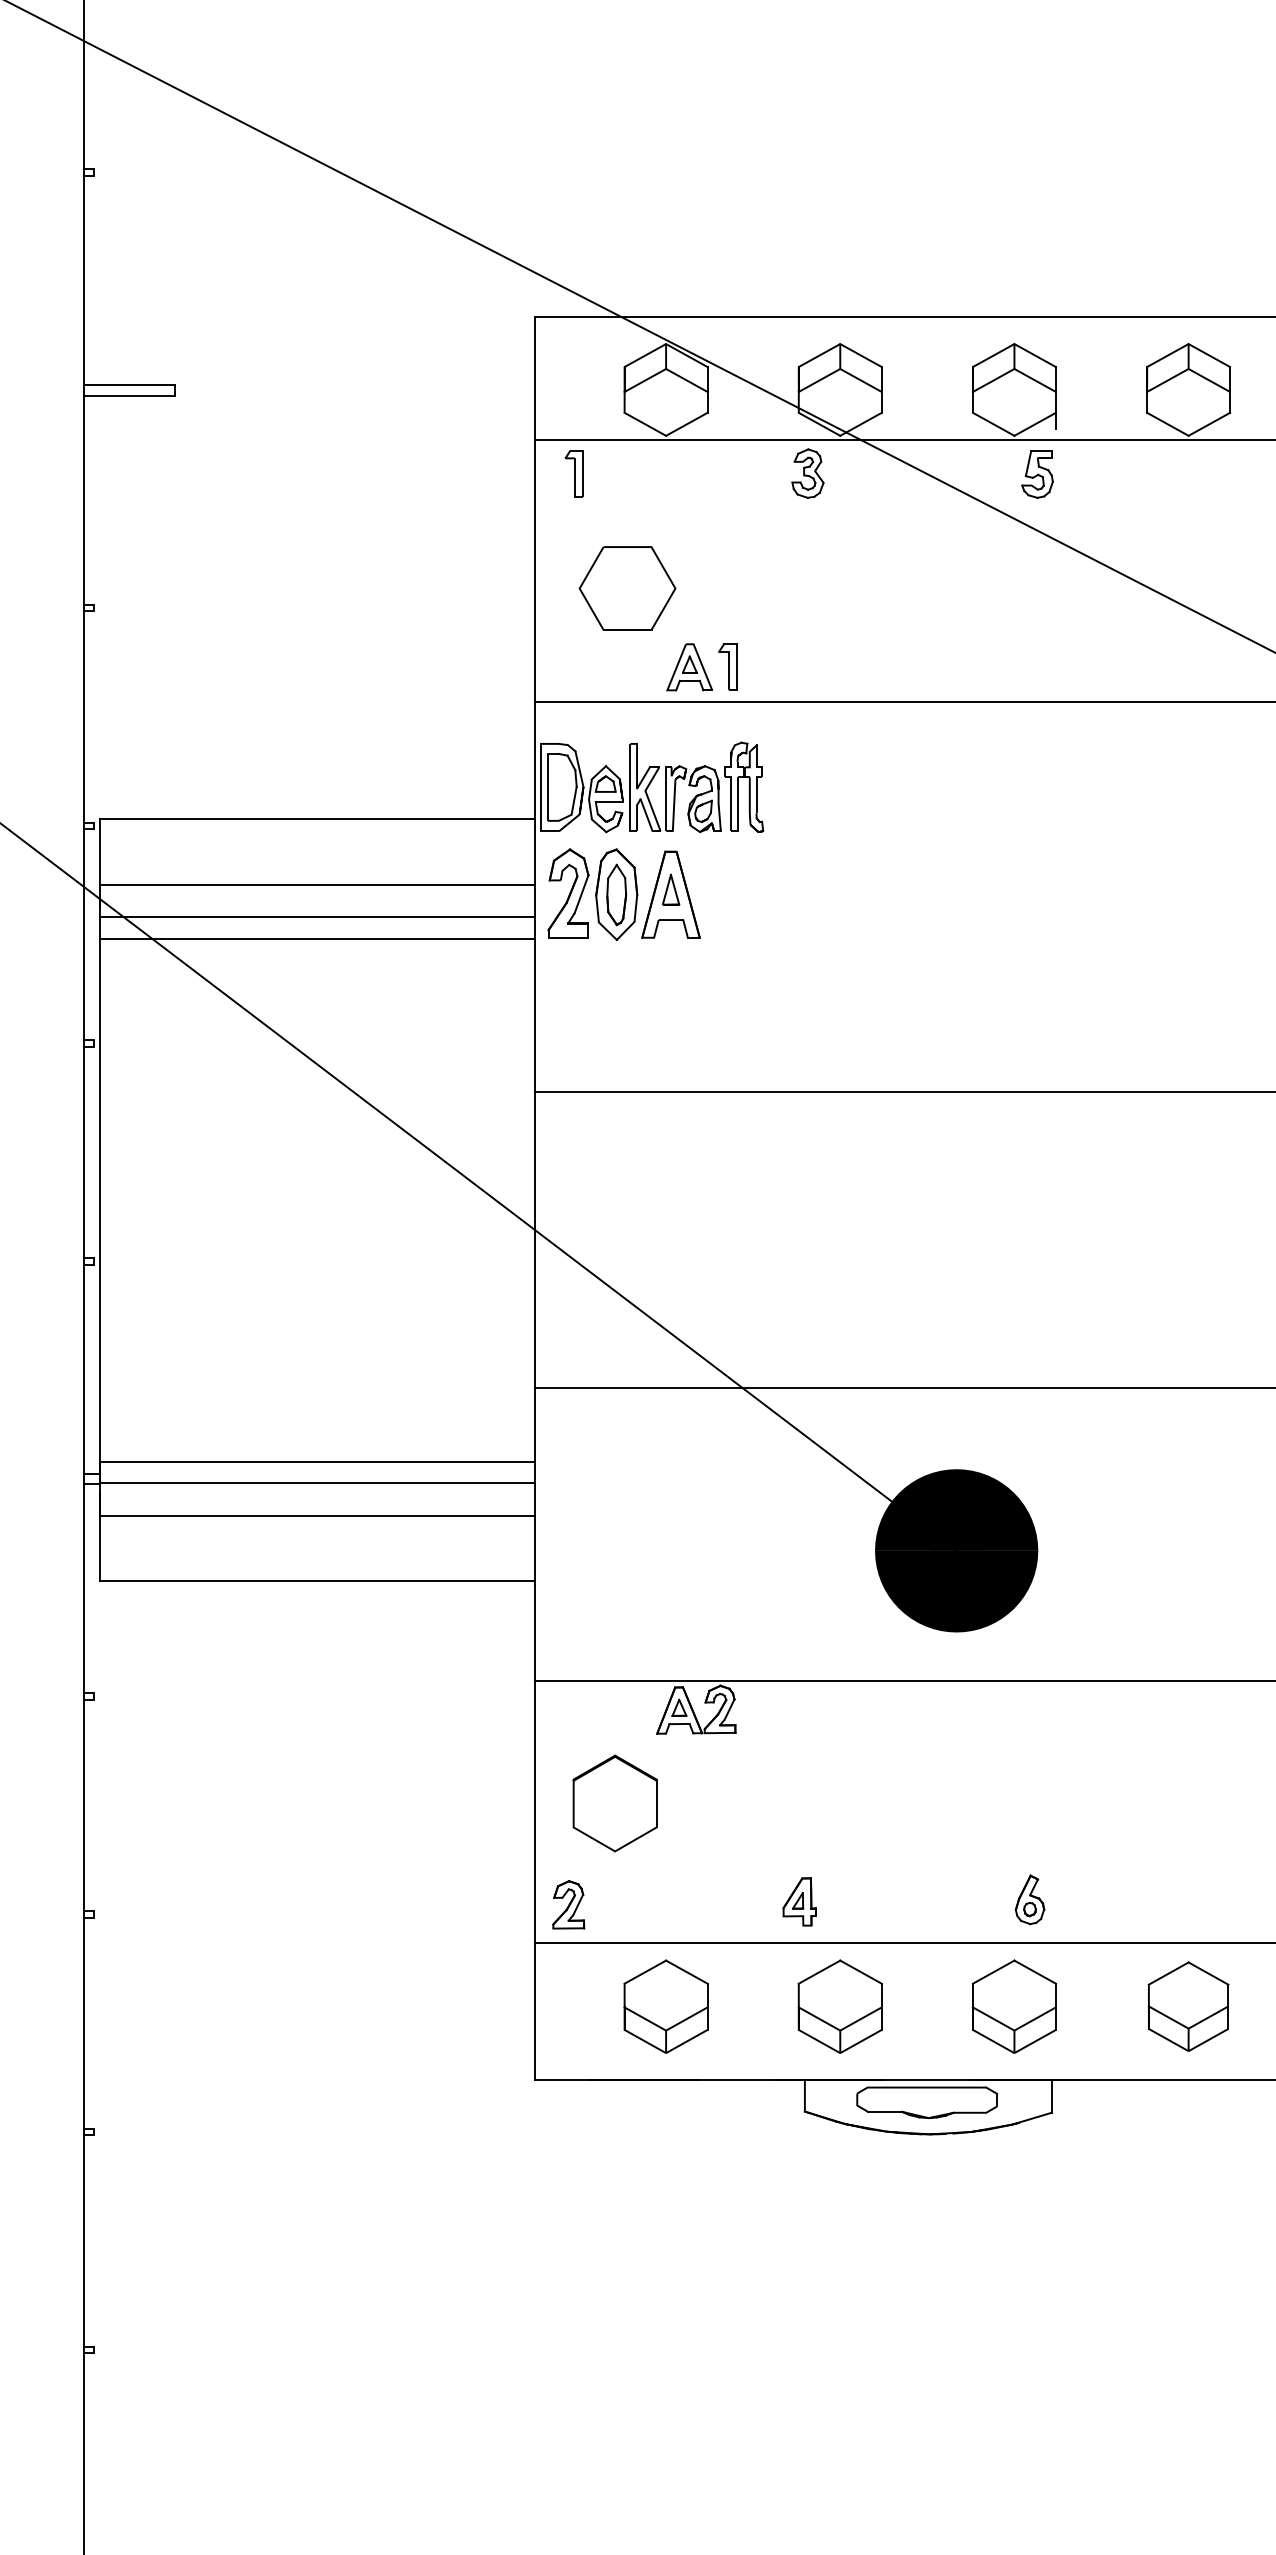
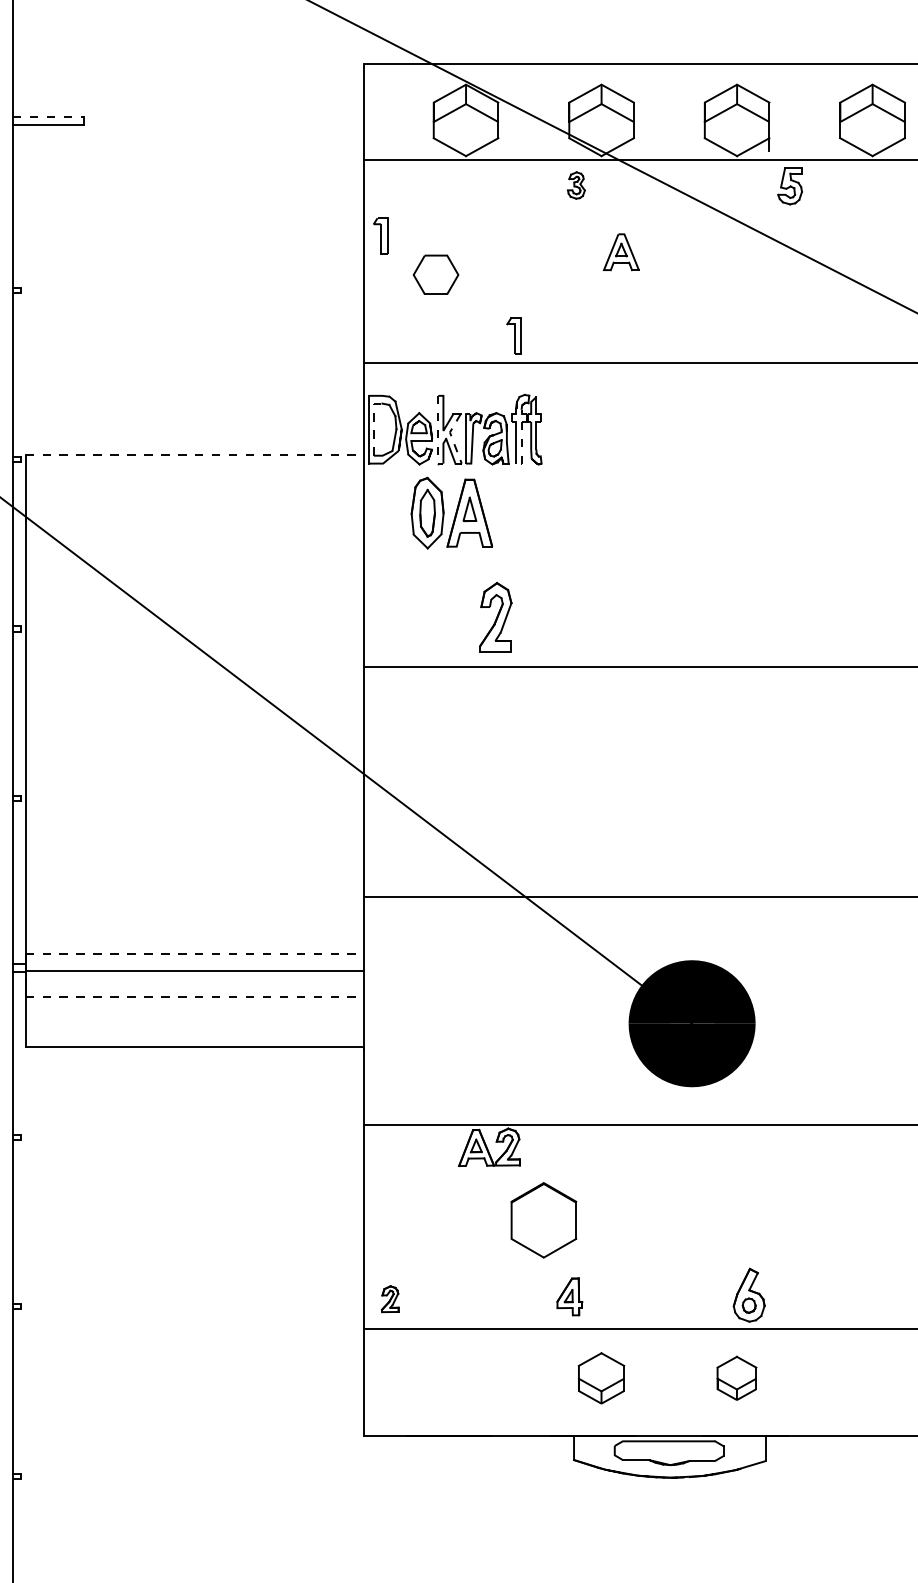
line: (129, 384) -> (48, 116), solid -> dashed
part: (574, 473) -> (380, 236), moved
part: (807, 473) -> (576, 185), size x0.7
part: (1037, 474) -> (790, 186), moved
part: (627, 588) -> (436, 274), size x0.6
part: (689, 667) -> (621, 252), moved
line: (547, 780) -> (373, 424), solid -> dashed
line: (630, 794) -> (438, 435), solid -> dashed
line: (647, 797) -> (451, 437), solid -> dashed
line: (737, 808) -> (521, 446), solid -> dashed
line: (317, 819) -> (194, 454), solid -> dashed
line: (317, 884) -> (194, 505), removed
part: (568, 893) -> (495, 617), moved
line: (317, 917) -> (194, 530), removed
line: (317, 939) -> (194, 548), removed
line: (317, 1461) -> (194, 954), solid -> dashed
line: (317, 1516) -> (194, 997), solid -> dashed
part: (614, 1803) -> (543, 1220), moved
part: (1029, 1899) -> (748, 1295), size x1.4
part: (568, 1904) -> (390, 1298), size x0.7
part: (665, 2006) -> (465, 1378), removed
part: (839, 2006) -> (600, 1378), size x0.7
part: (1013, 2006) -> (736, 1378), size x0.6
part: (1188, 2006) -> (872, 1378), removed

